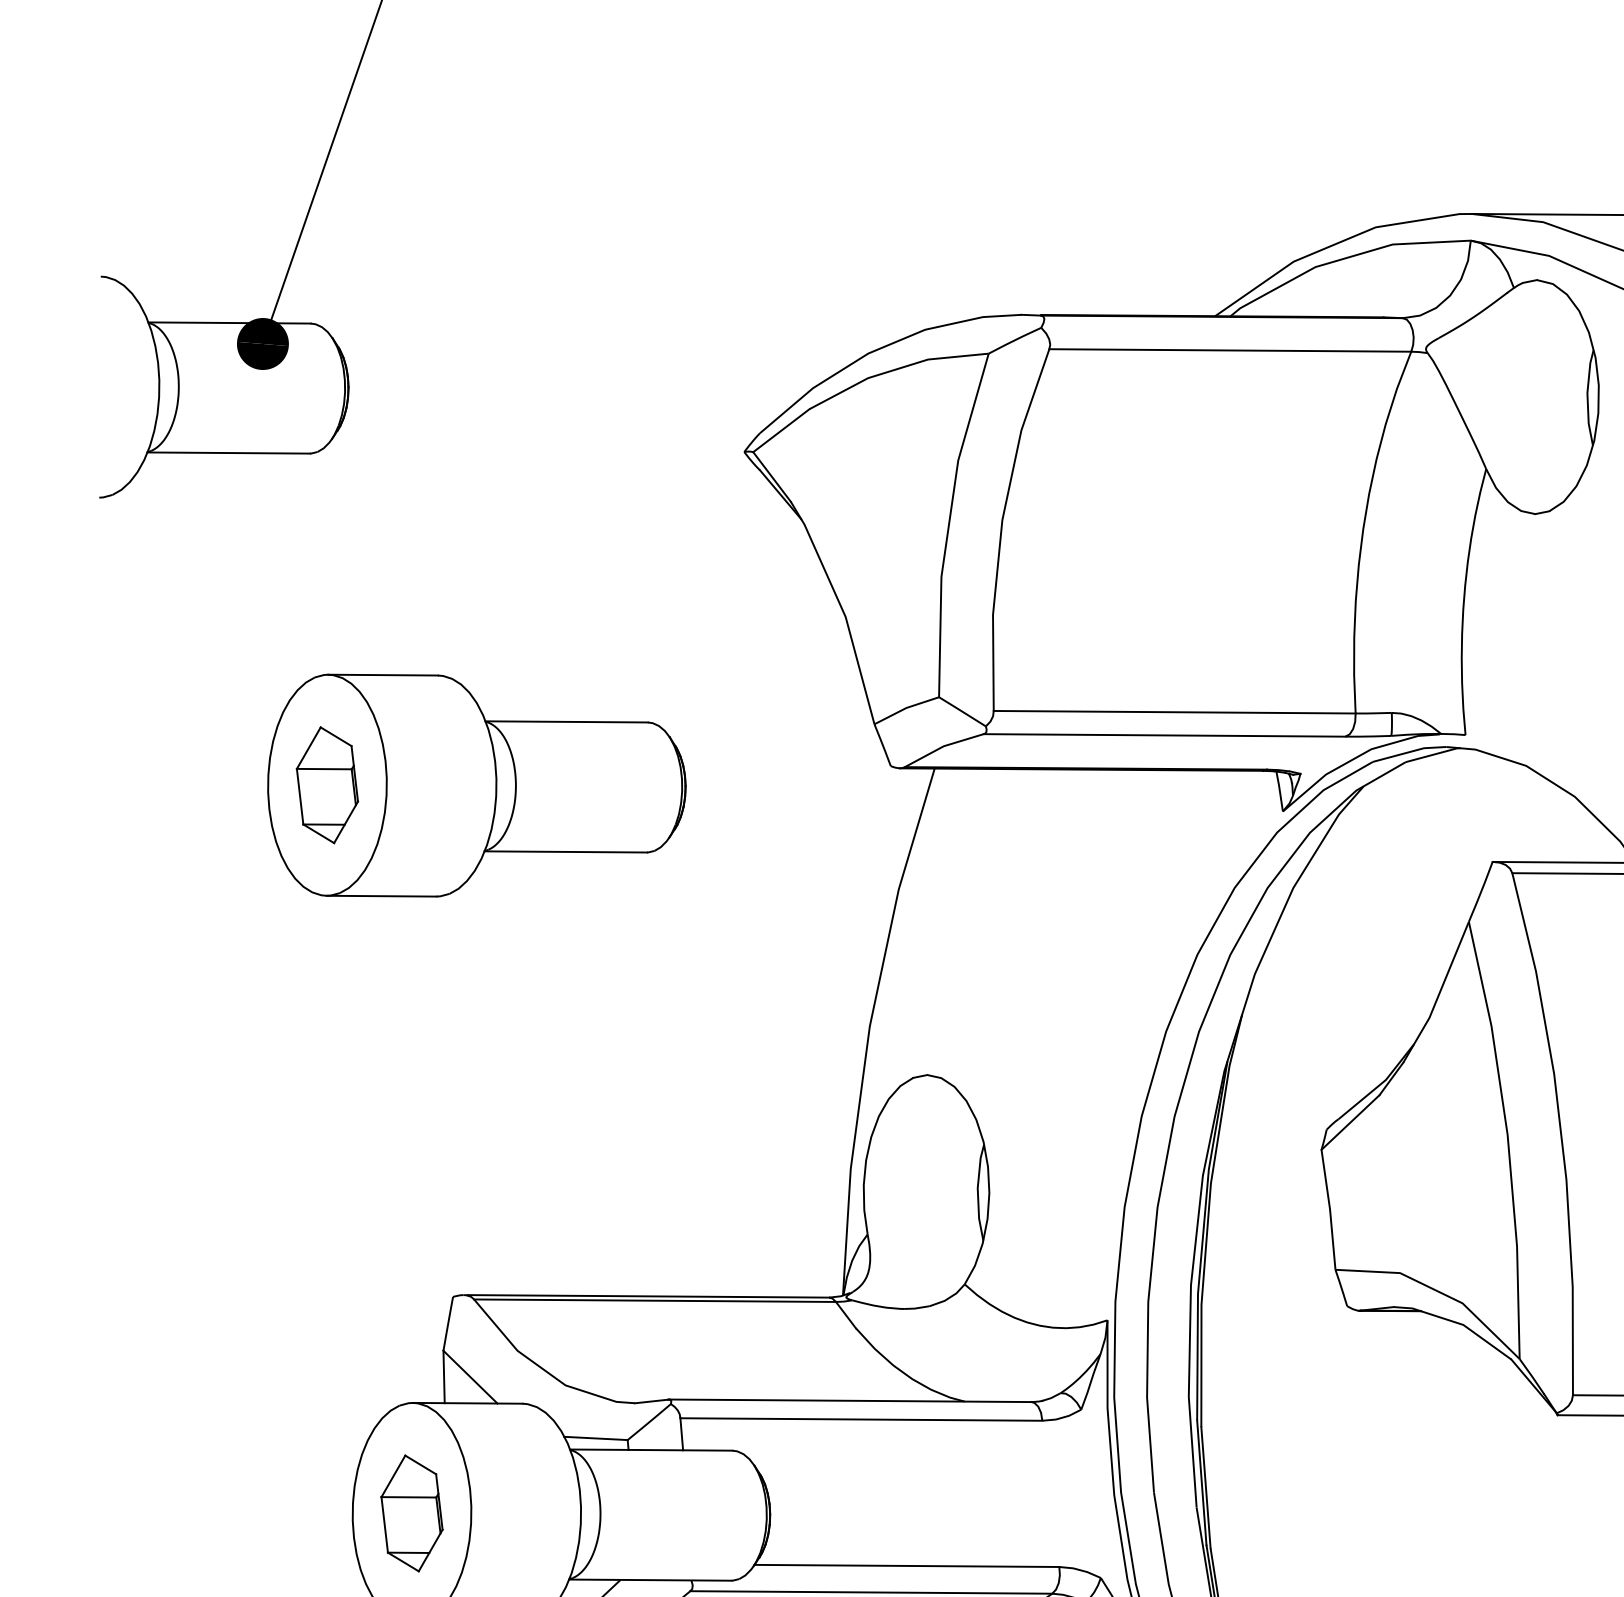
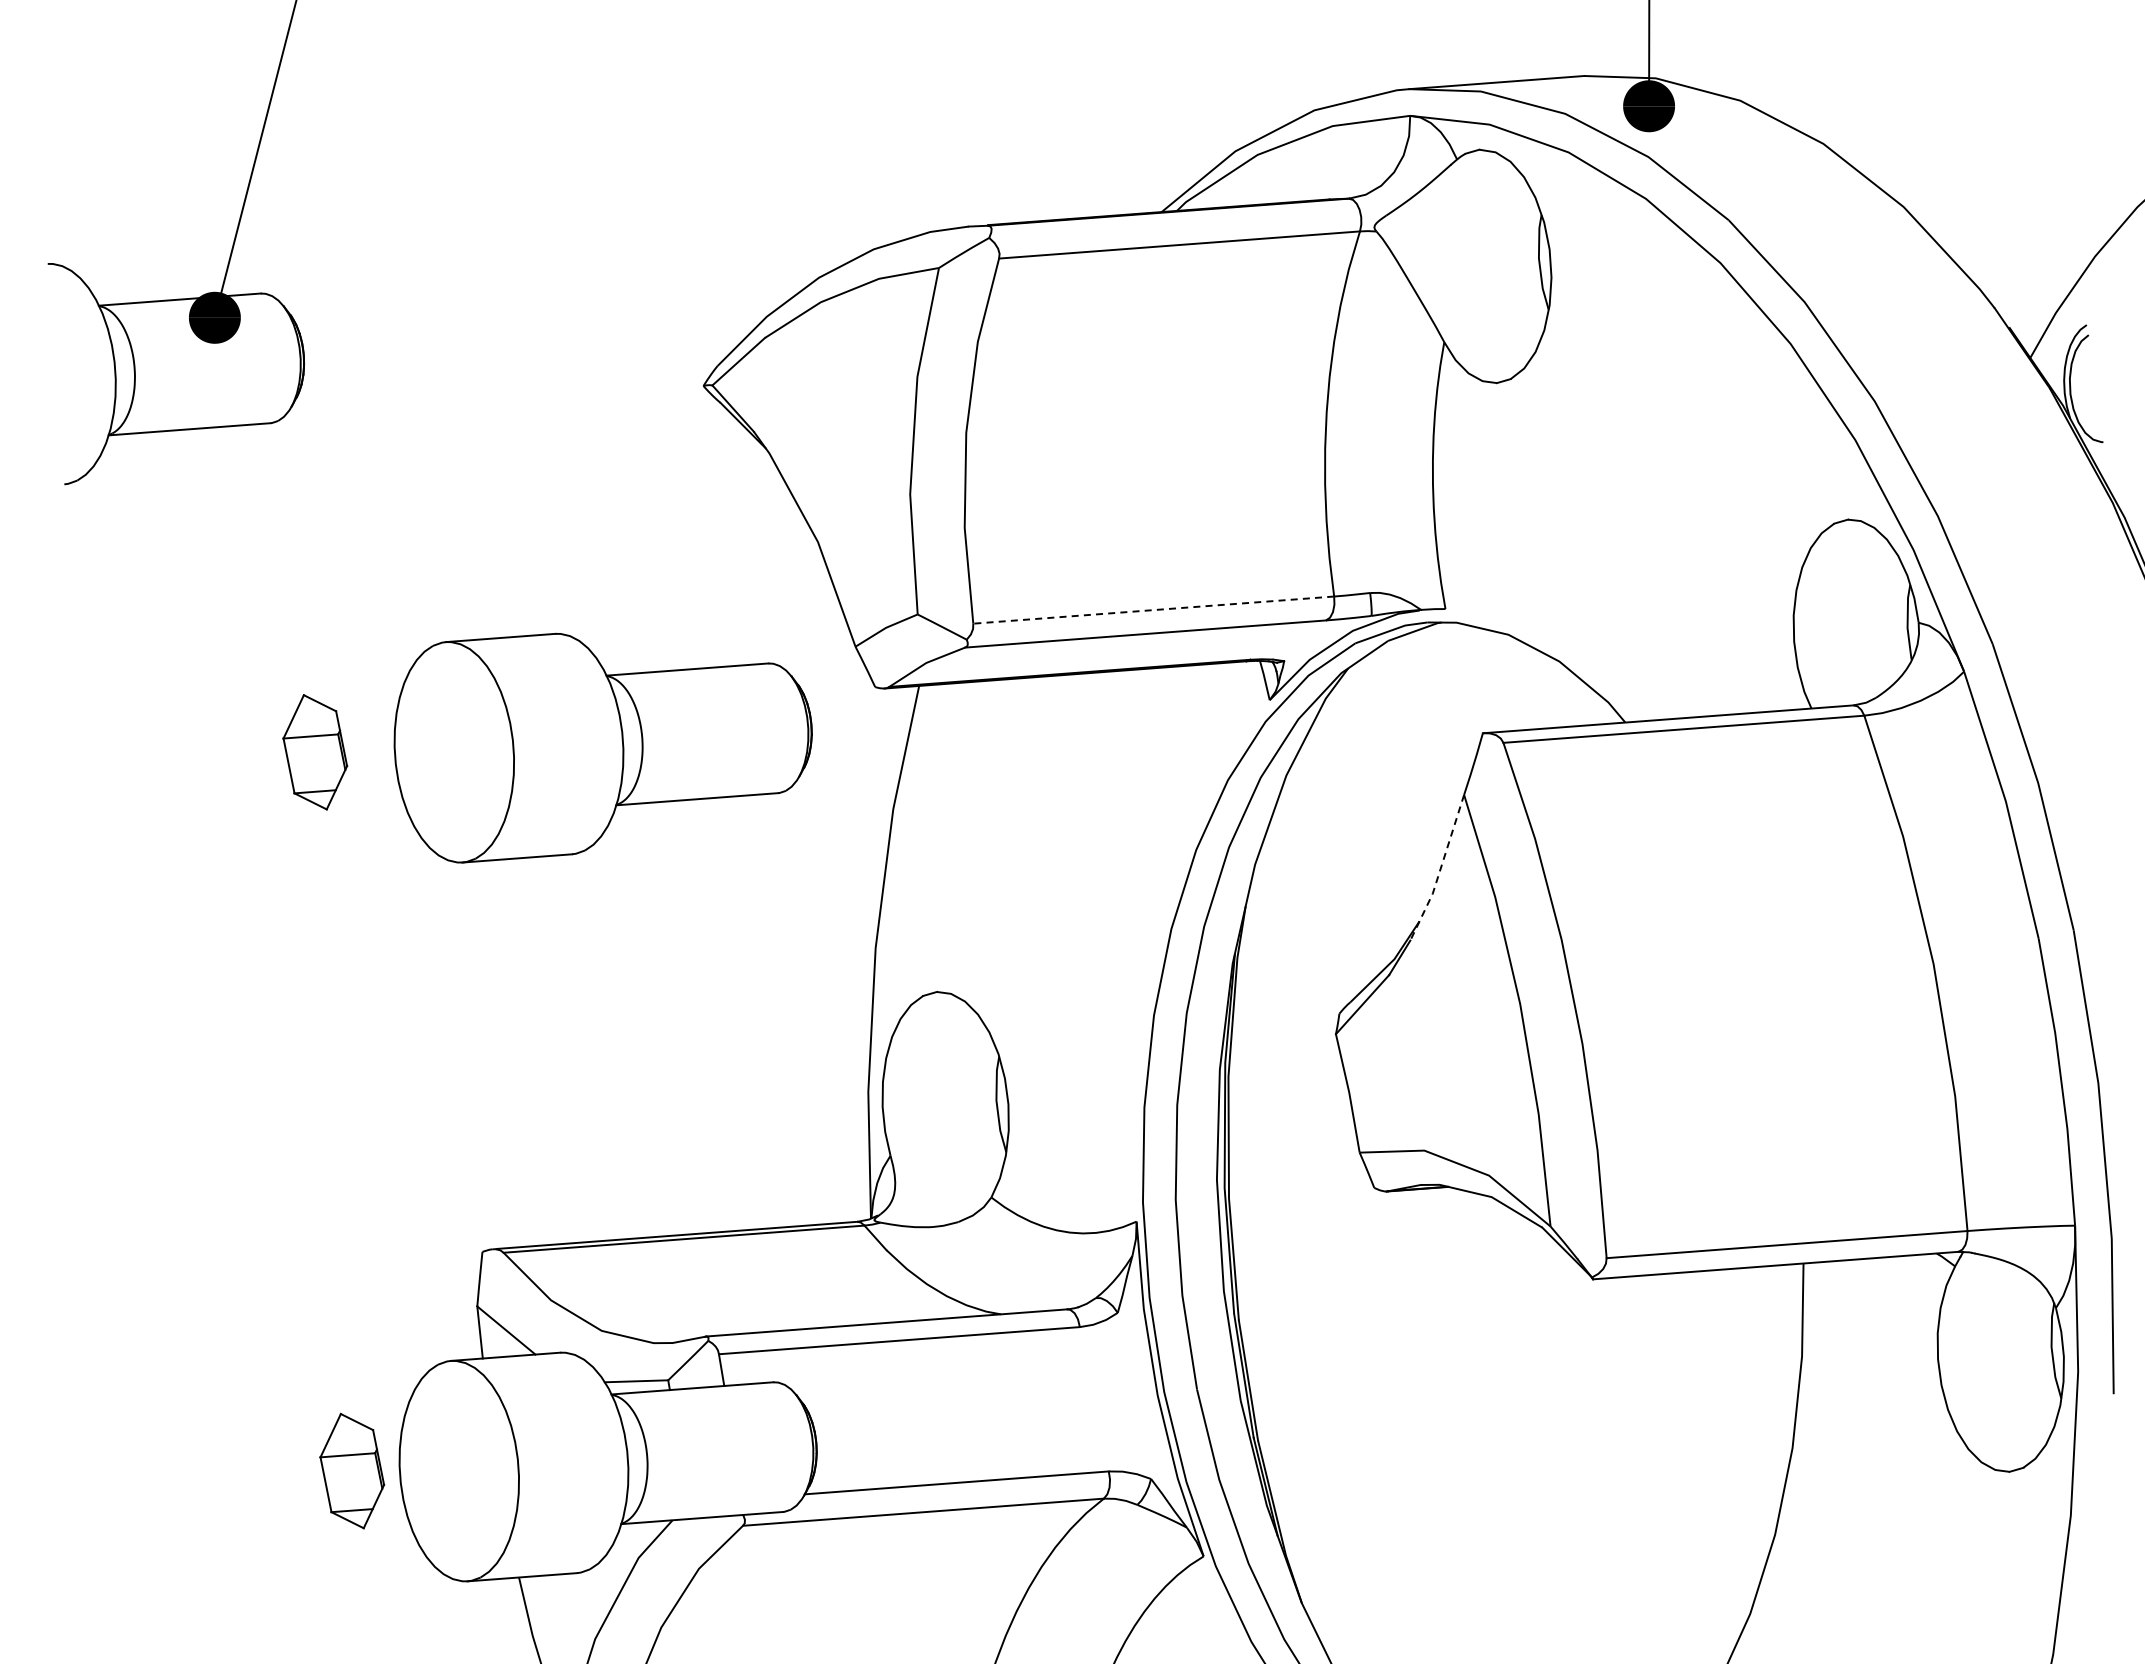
line: (1174, 712) -> (1153, 610), solid -> dashed
part: (475, 792) -> (602, 747), moved
line: (1439, 995) -> (1440, 870), solid -> dashed
part: (412, 1512) -> (352, 1470), moved

